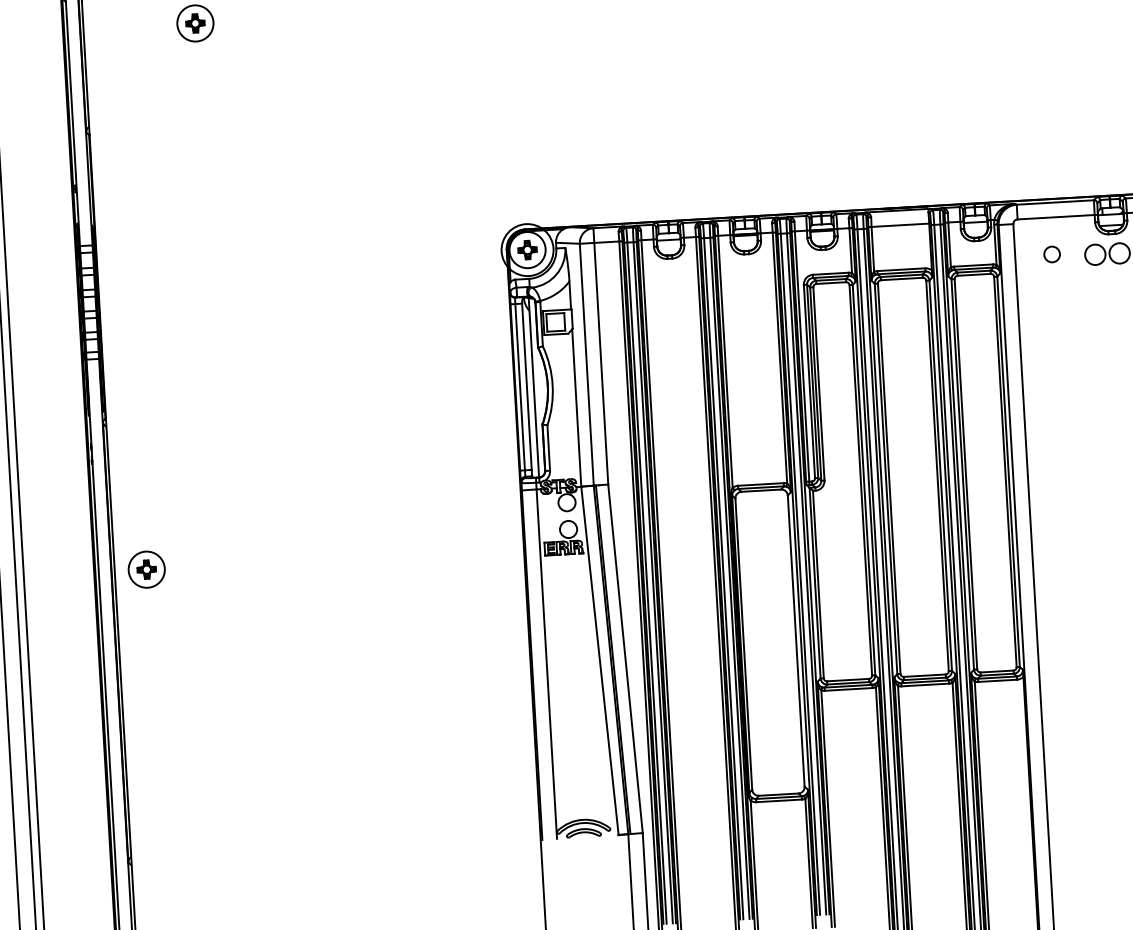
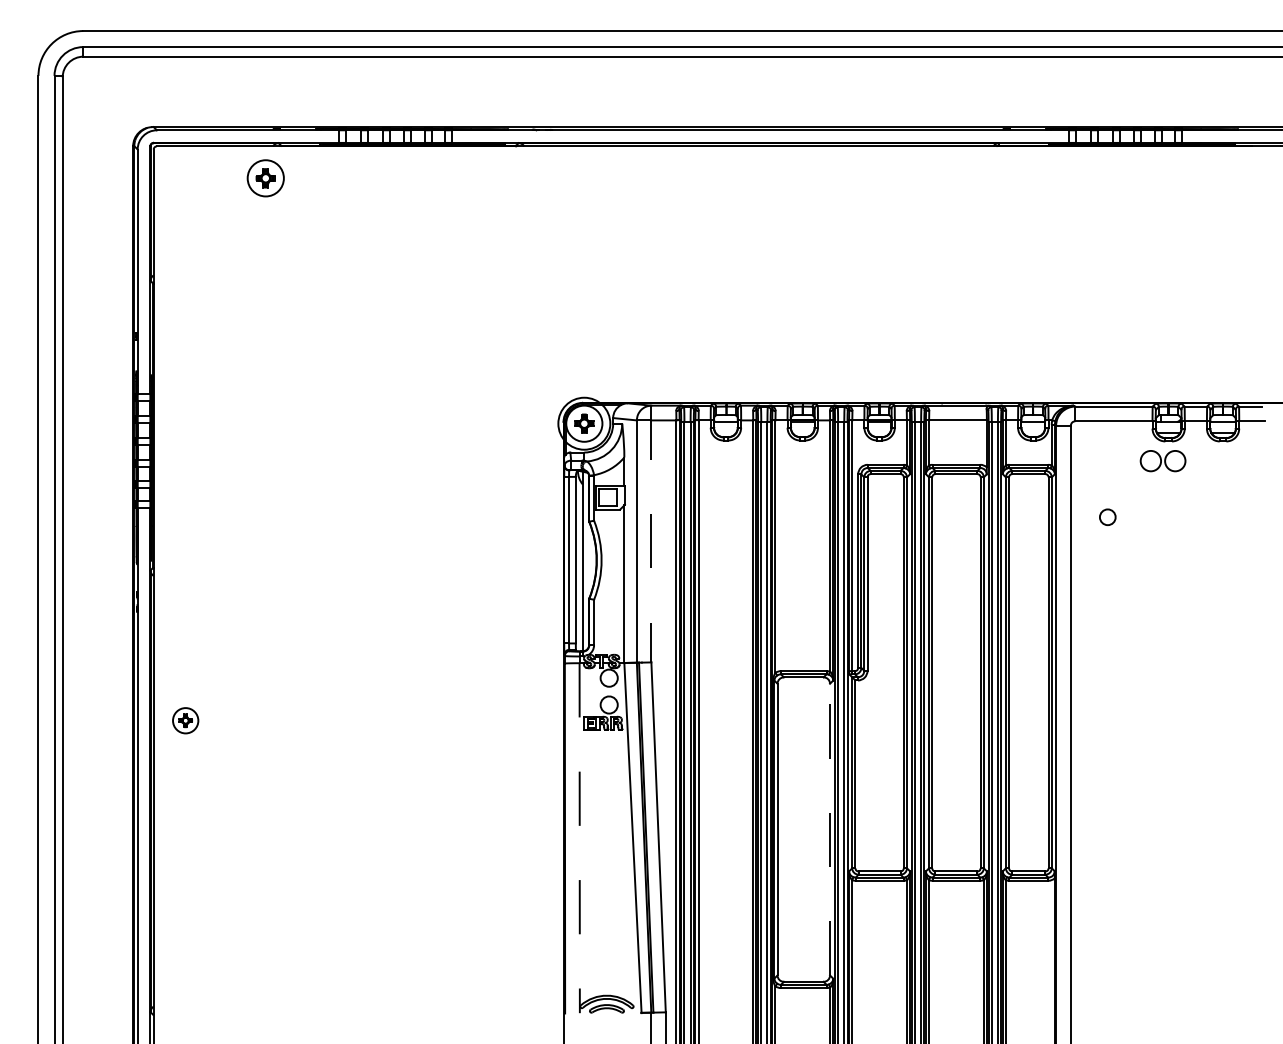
circle: (1051, 253) -> (1107, 516), moved
line: (600, 356) -> (651, 534), solid -> dashed
part: (146, 569) -> (185, 720), size x0.7
line: (796, 641) -> (830, 829), solid -> dashed
line: (546, 664) -> (579, 838), solid -> dashed

